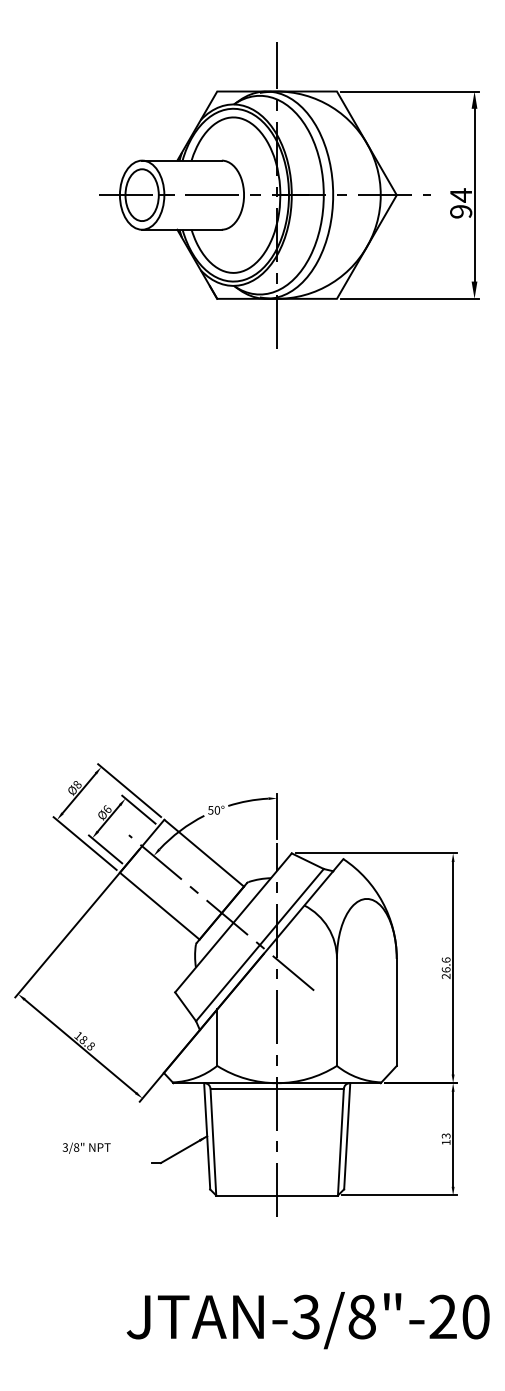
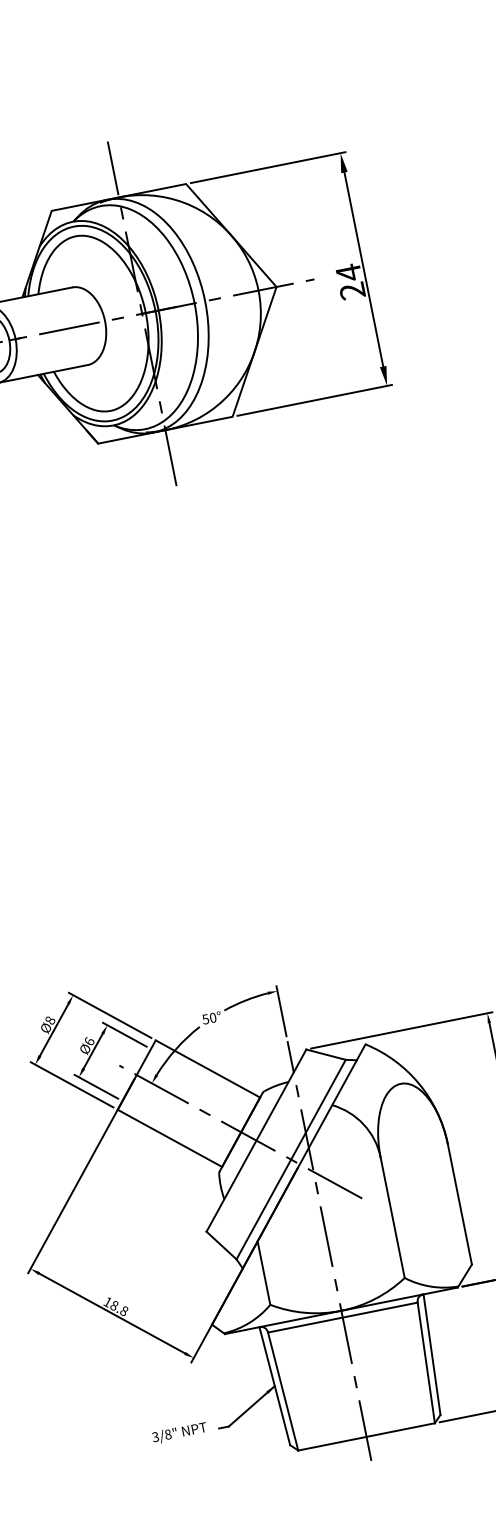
text: (461, 211) -> (352, 290), 94 -> 24
text: (86, 1147) -> (179, 1432), moved

